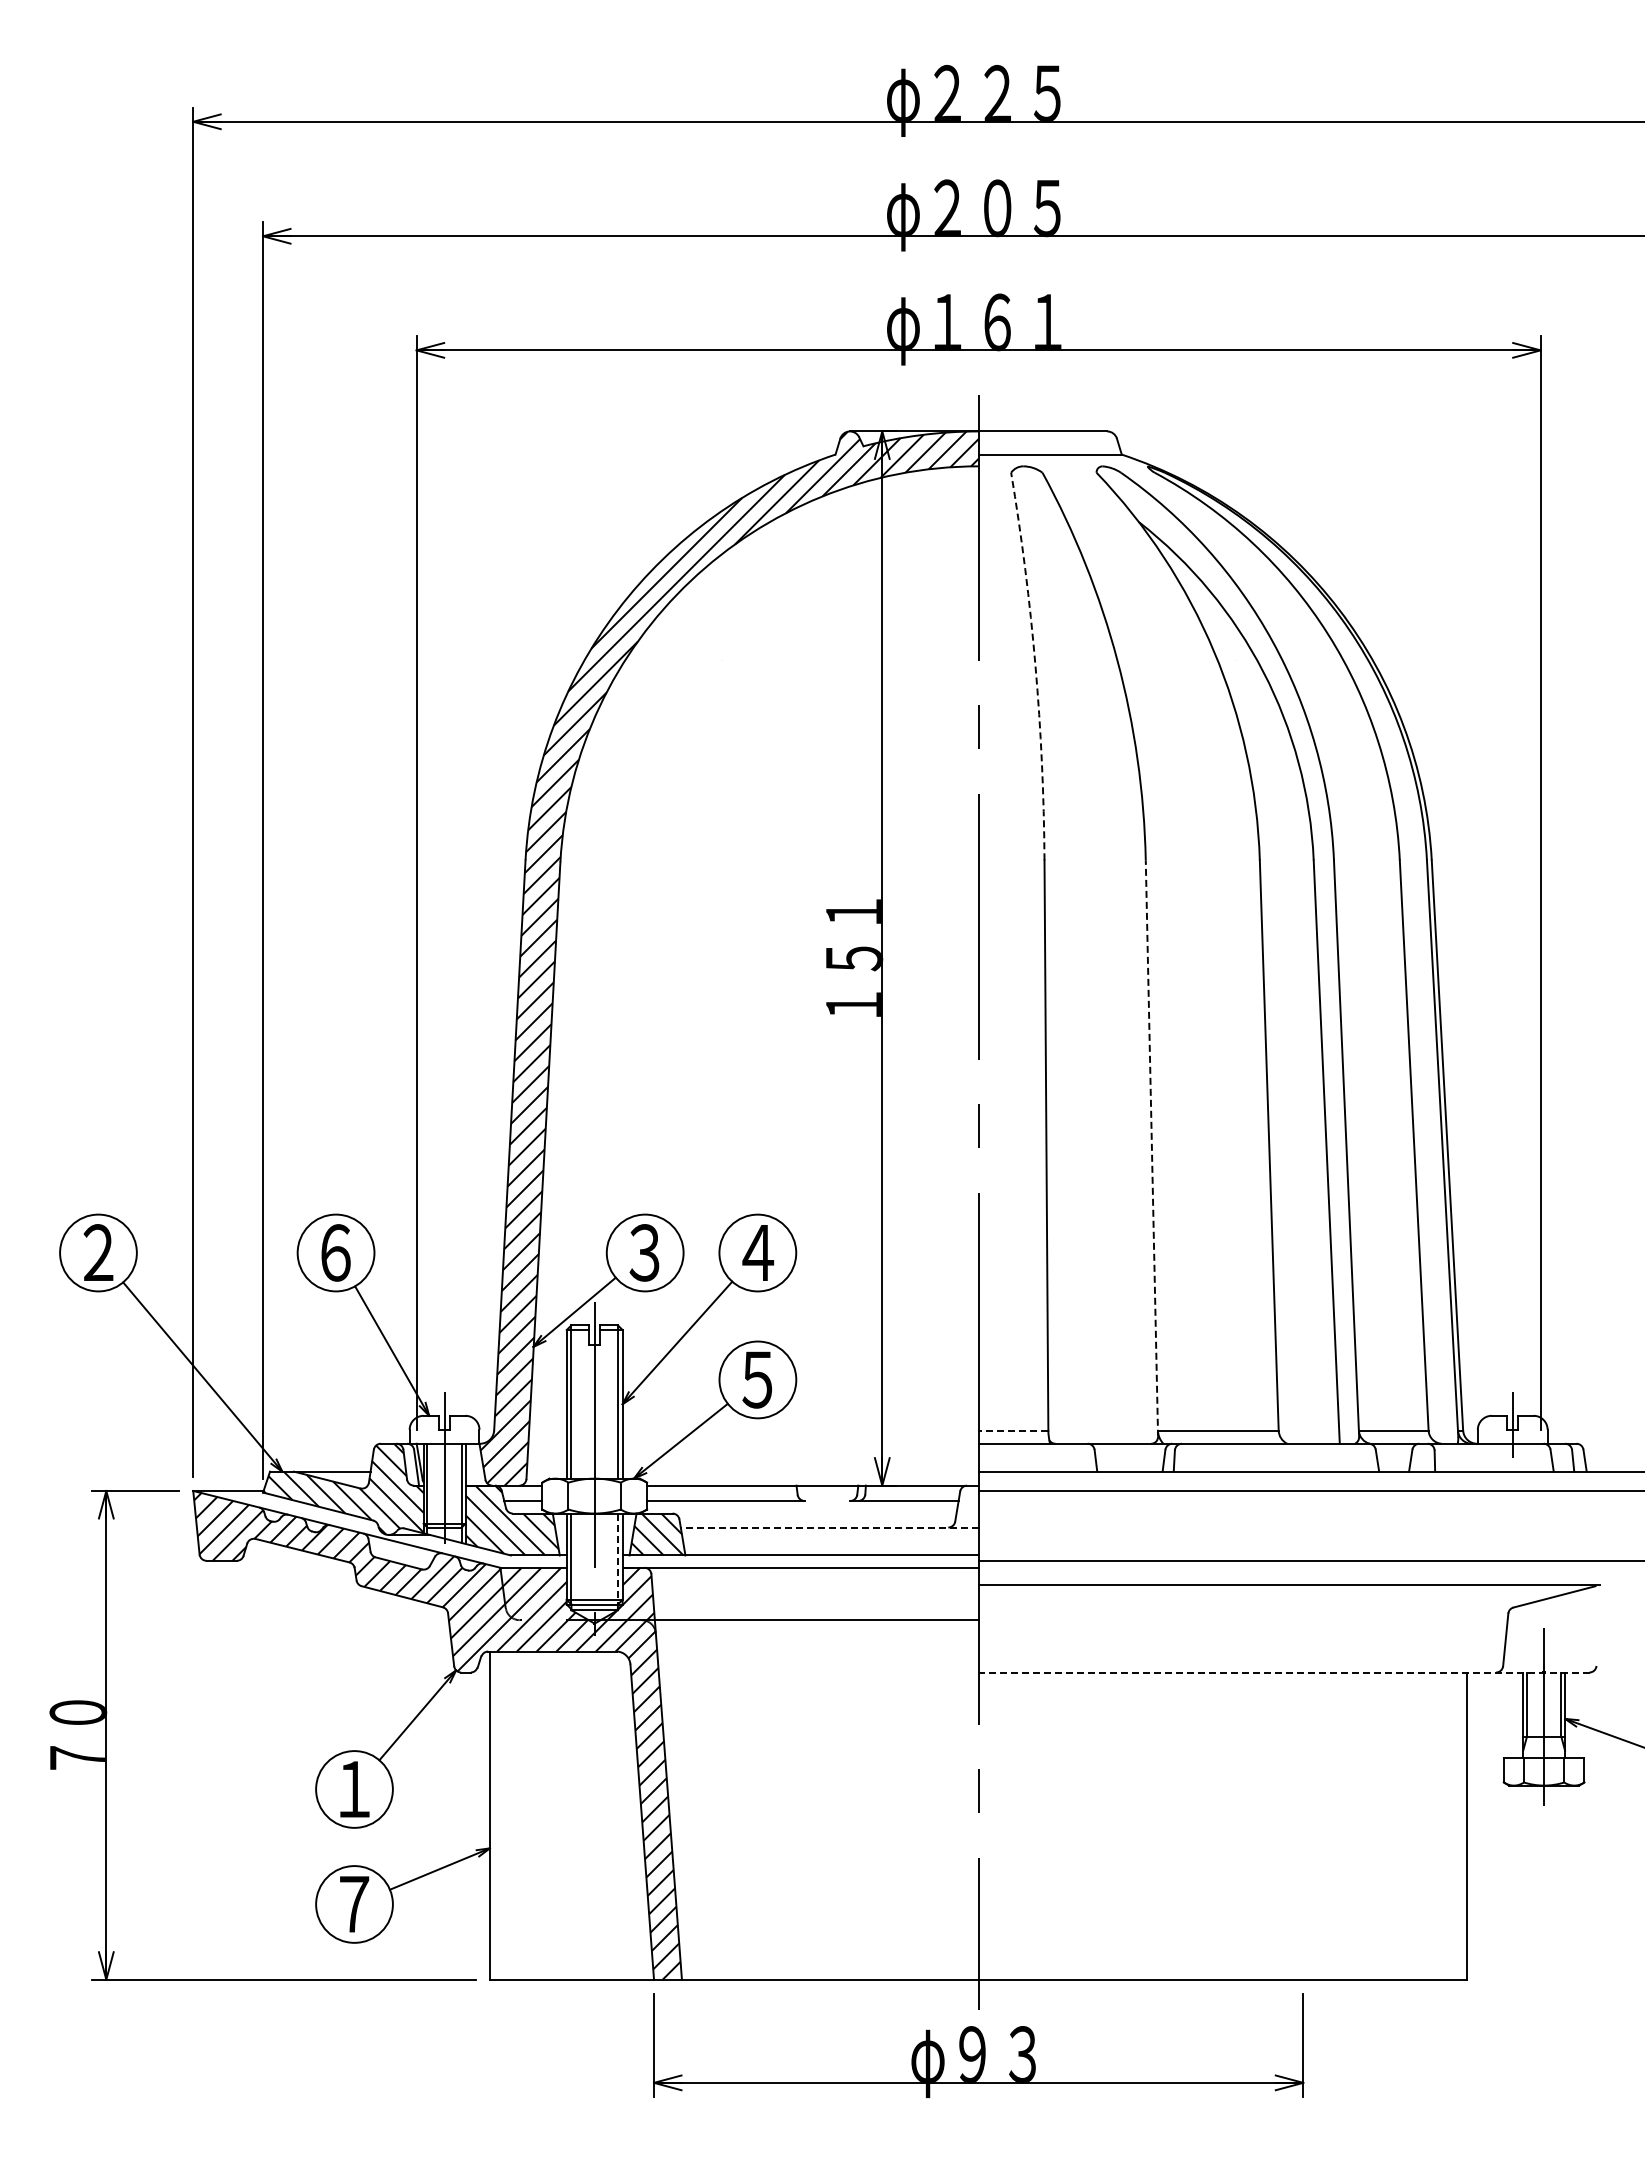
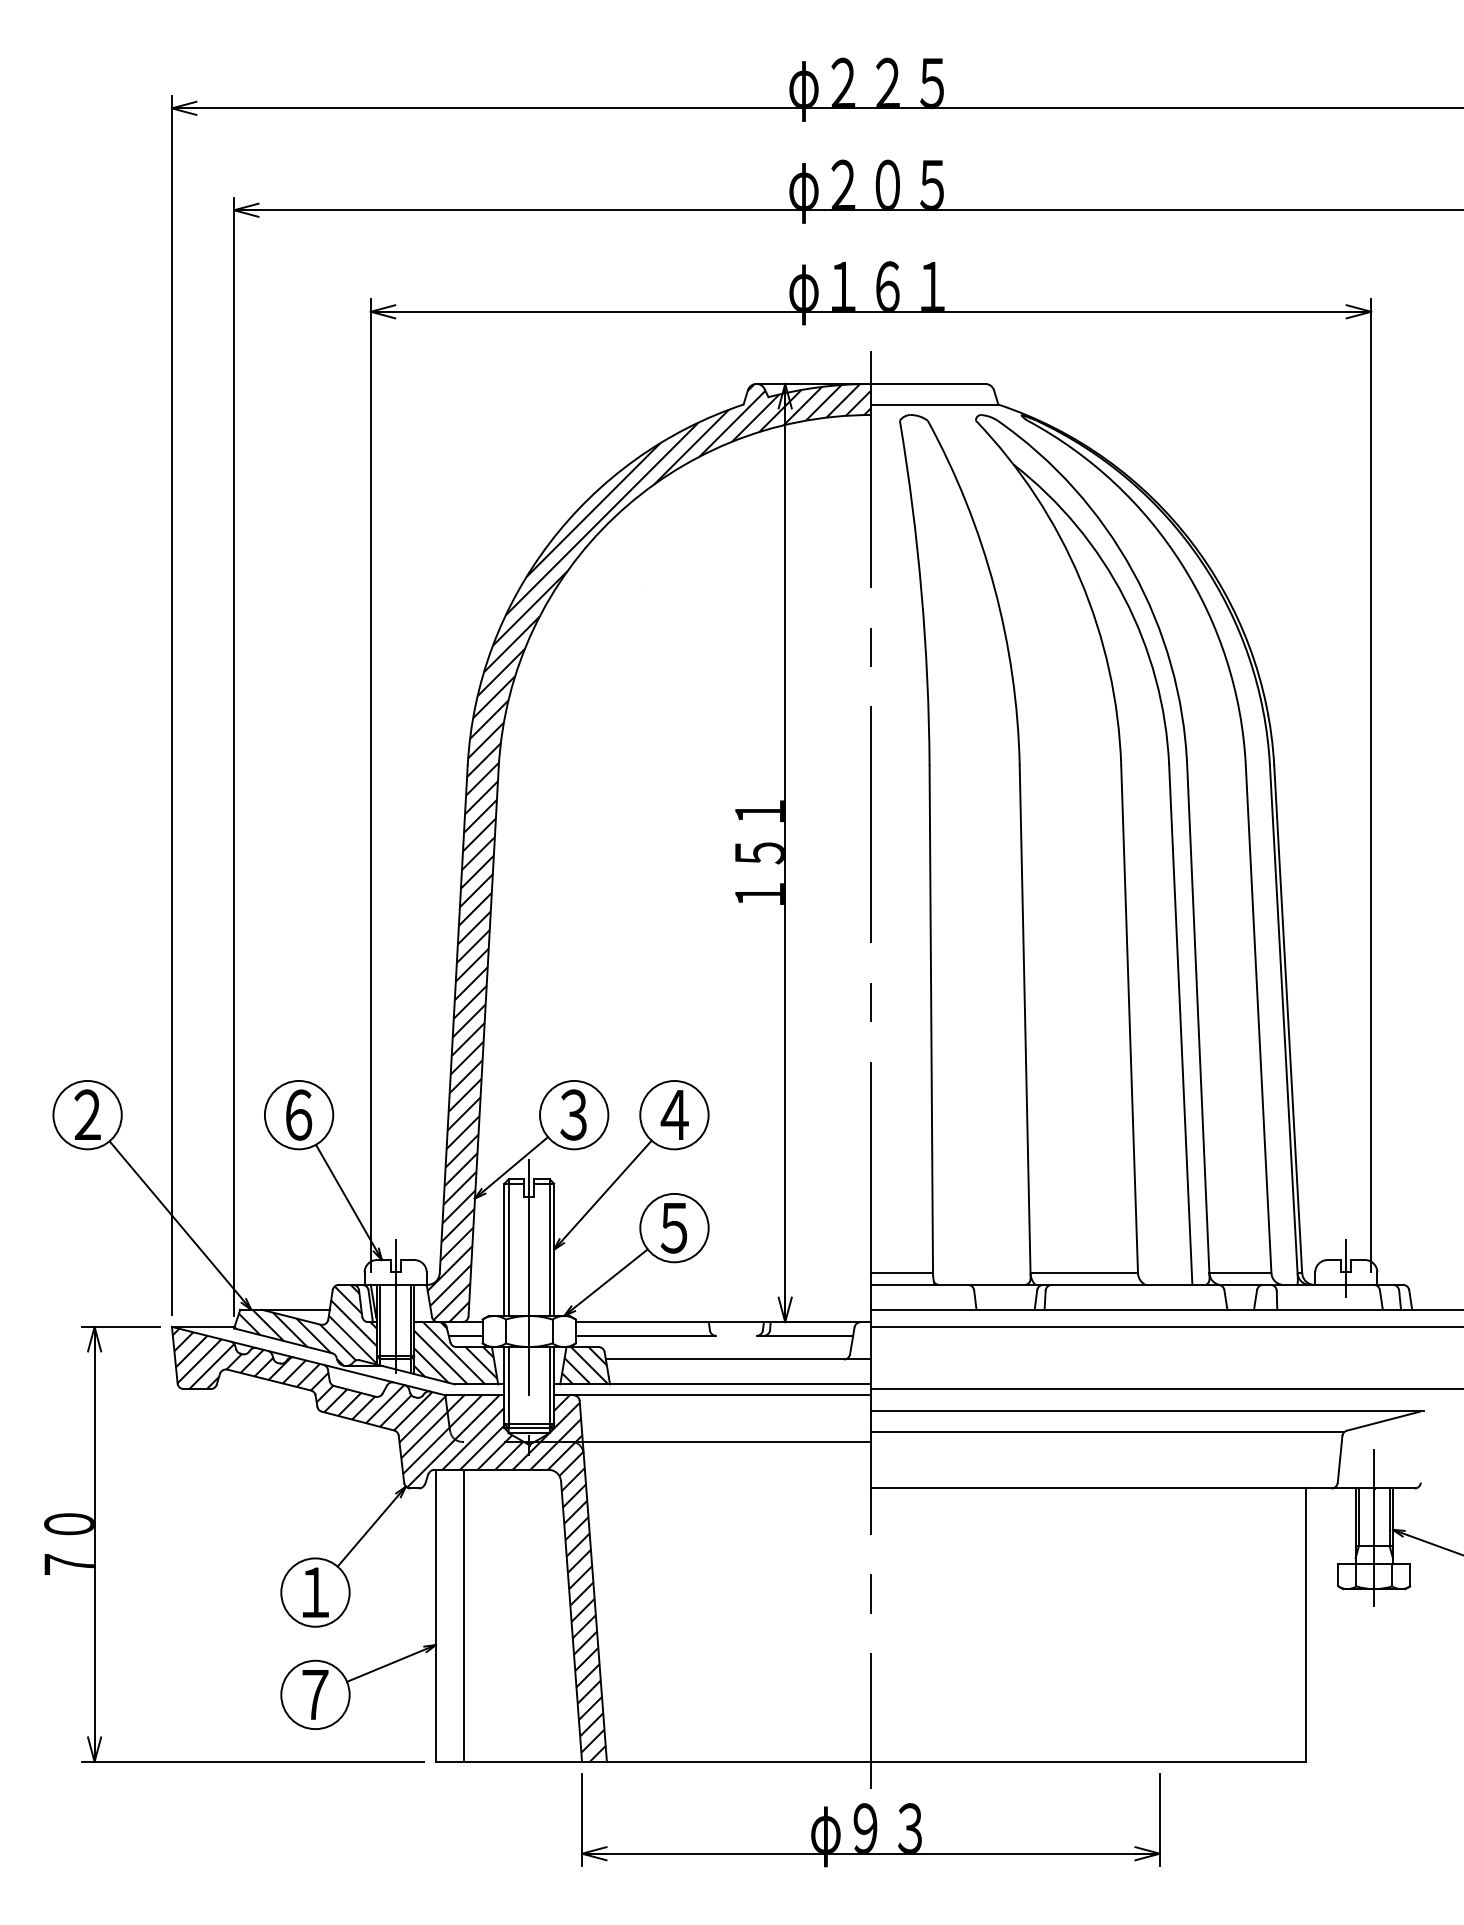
arc: (1035, 665) -> (921, 592), dashed -> solid
line: (1151, 1148) -> (1024, 1022), dashed -> solid
line: (1013, 1430) -> (901, 1273), dashed -> solid
line: (829, 1527) -> (738, 1359), dashed -> solid
line: (617, 1559) -> (549, 1387), dashed -> solid
line: (1243, 1608) -> (1106, 1431), added
line: (1284, 1672) -> (1143, 1488), dashed -> solid
line: (521, 1815) -> (464, 1615), added

